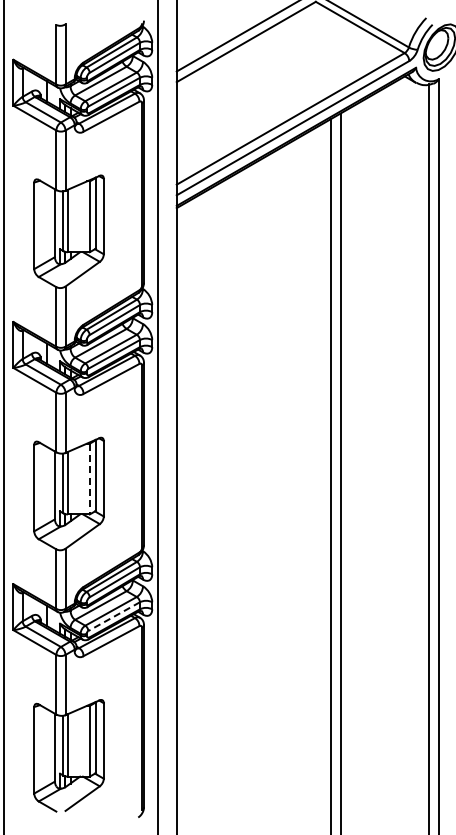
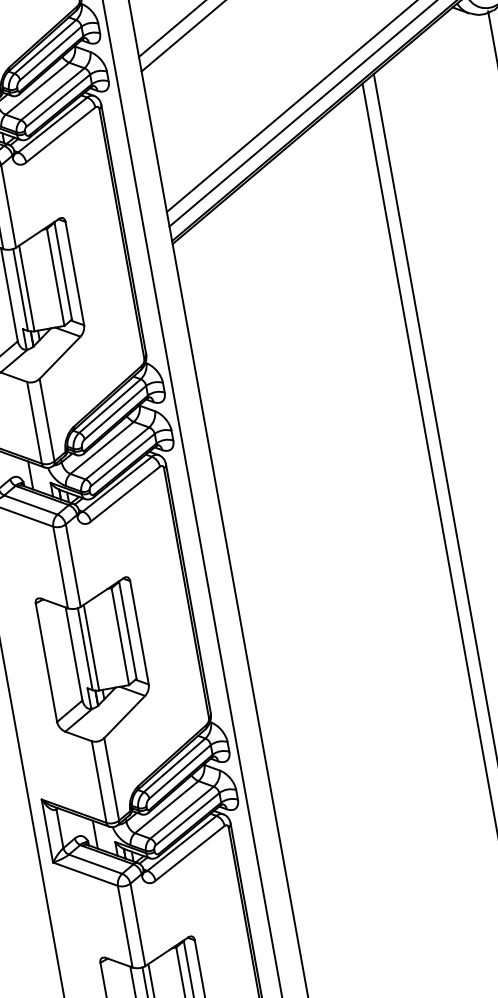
line: (89, 479) -> (120, 637), dashed -> solid
line: (114, 616) -> (188, 818), dashed -> solid

